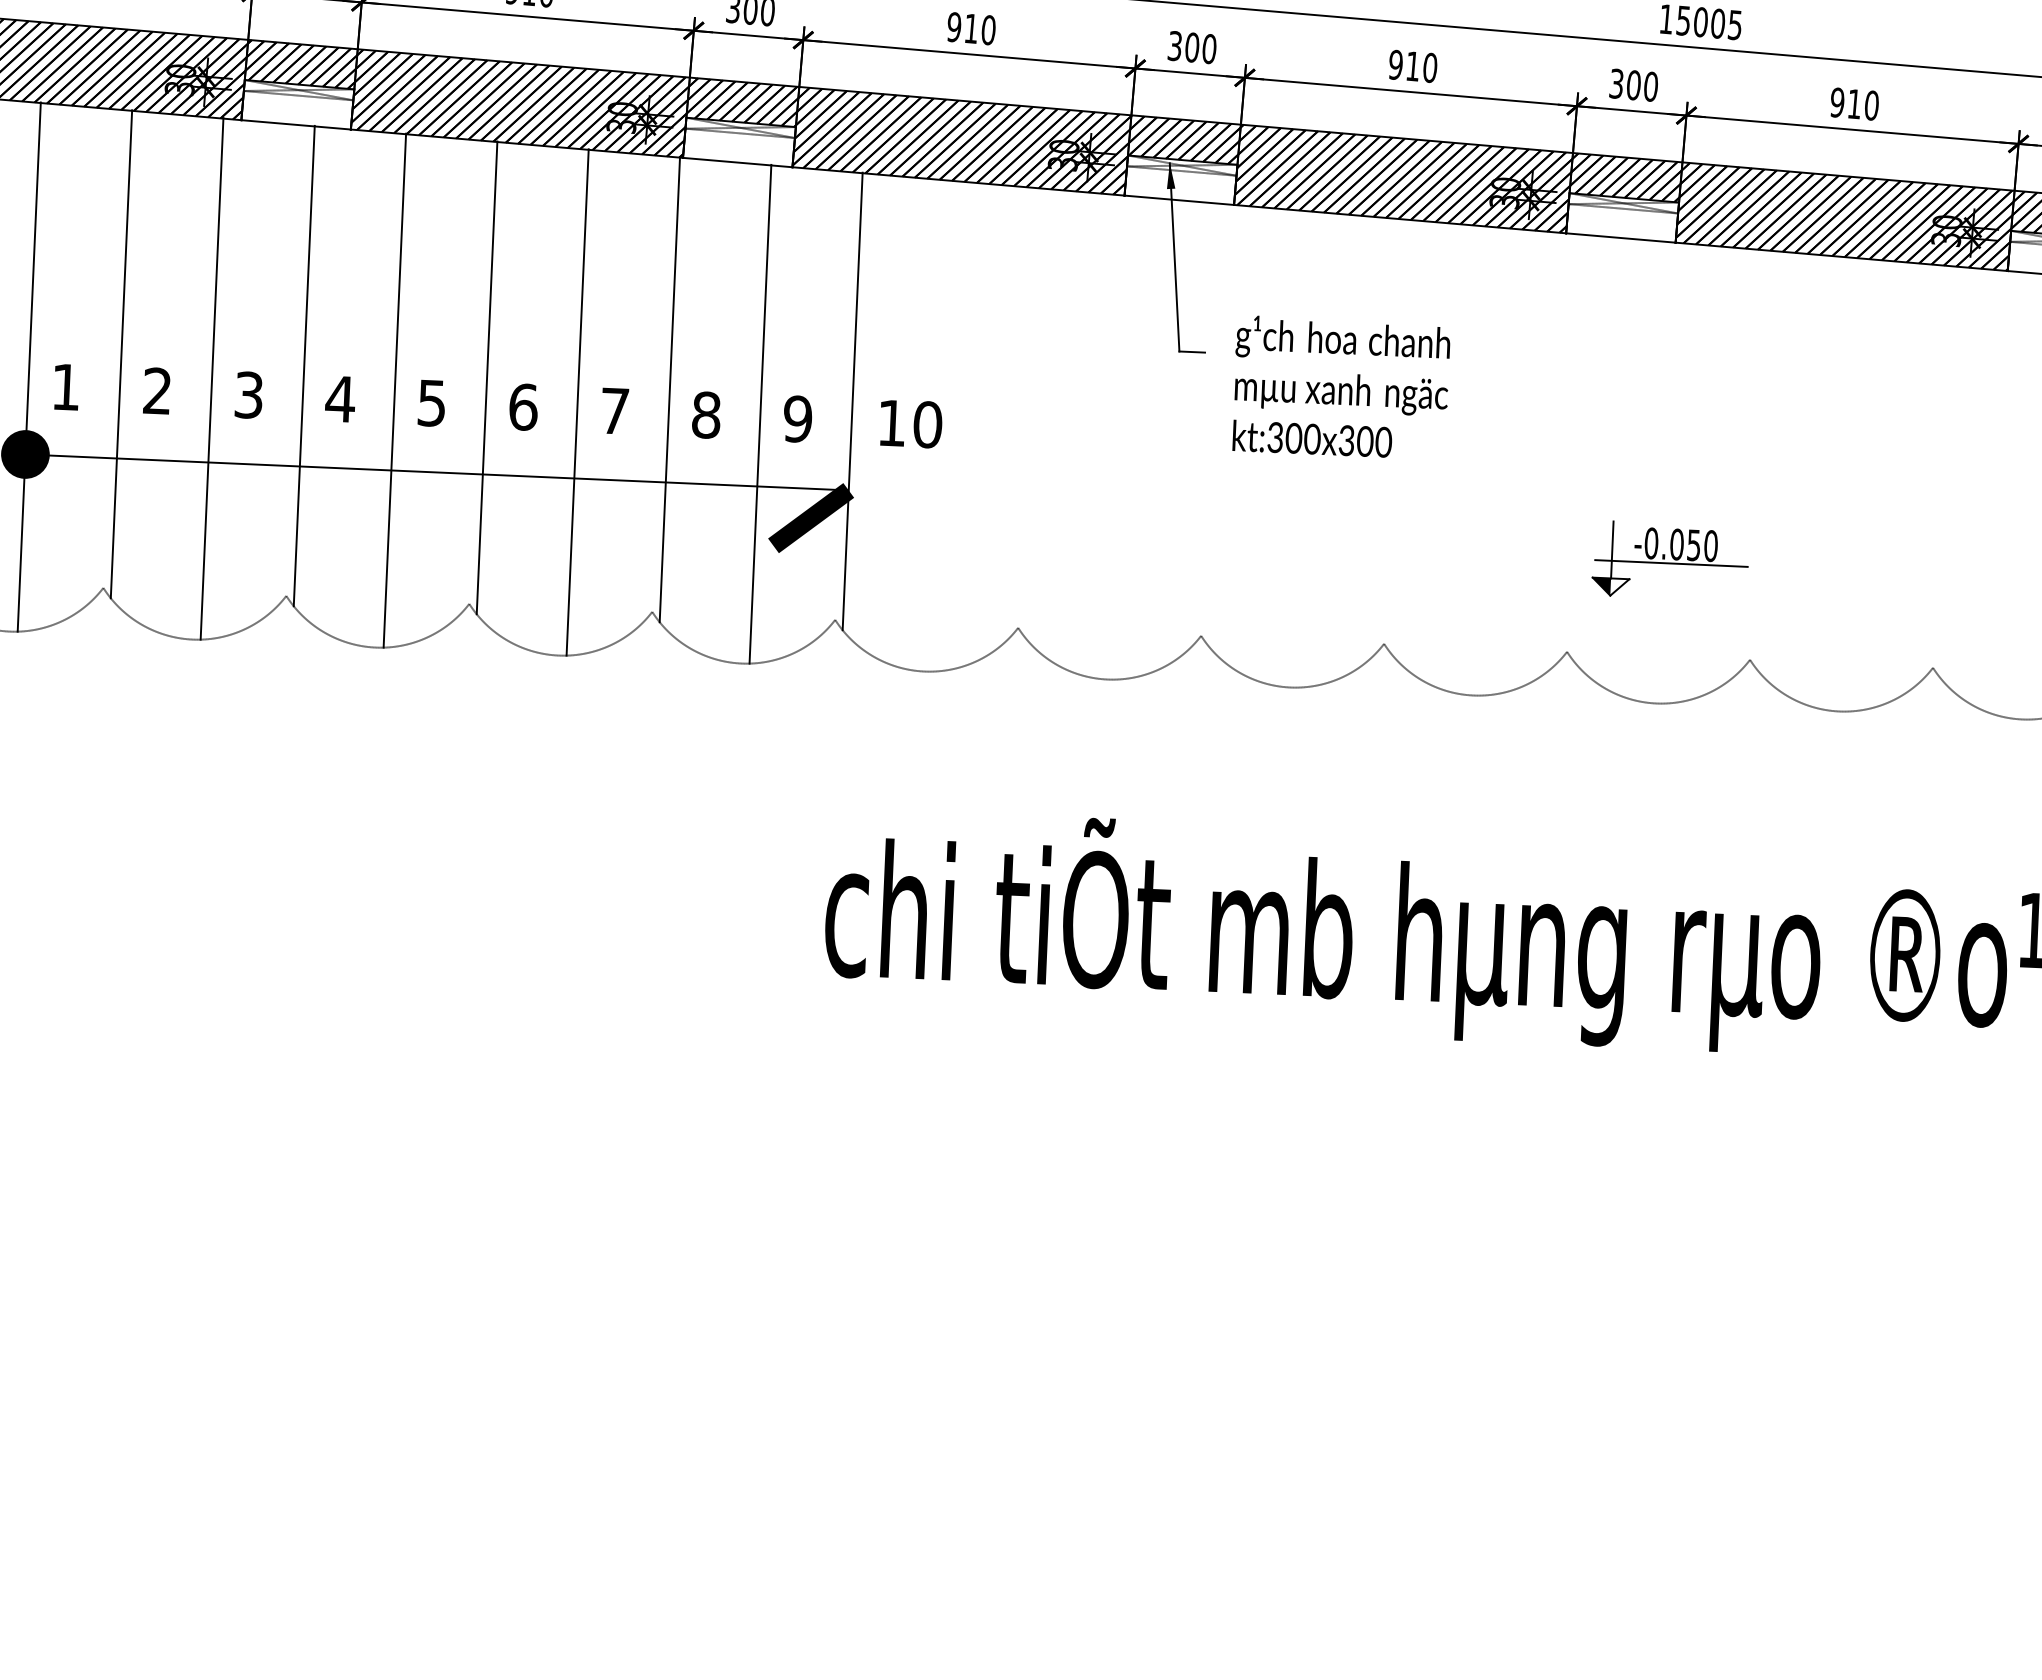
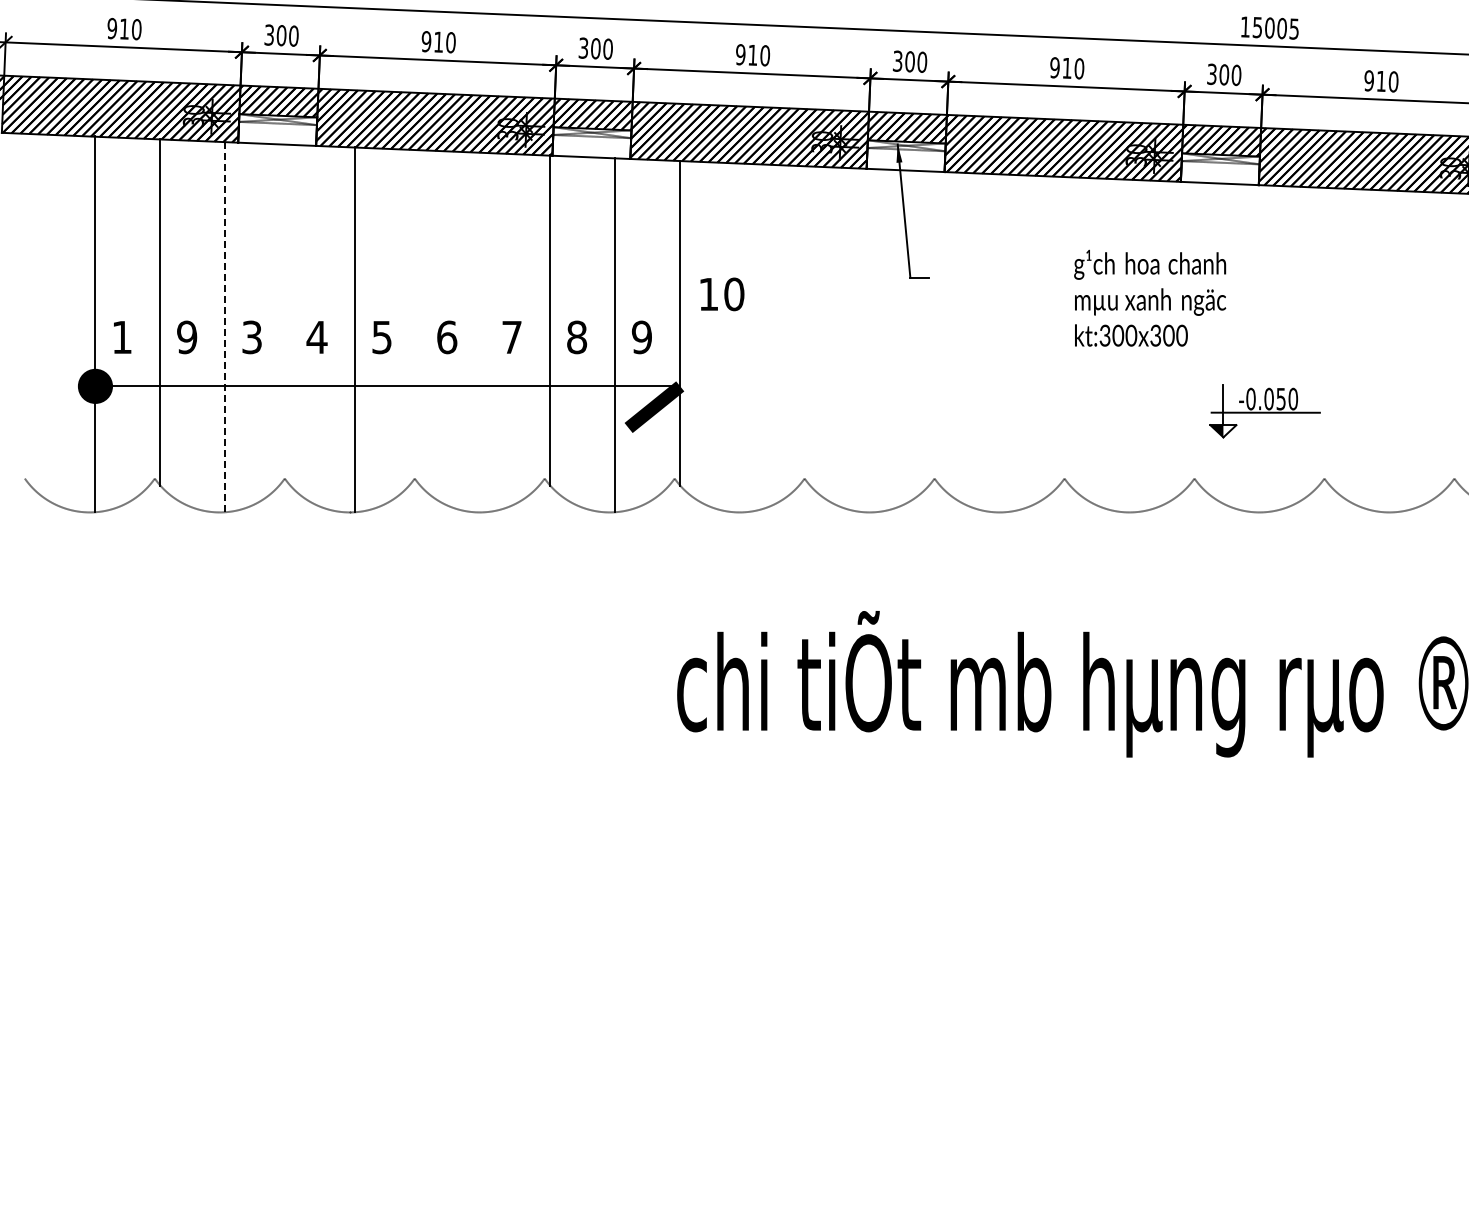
line: (304, 365) -> (290, 314), removed
line: (487, 377) -> (420, 317), removed
line: (212, 378) -> (225, 326), solid -> dashed
text: (1341, 386) -> (1150, 297), moved
text: (158, 391) -> (187, 337), 2 -> 9
line: (577, 402) -> (485, 332), removed
text: (911, 424) -> (722, 294), moved

